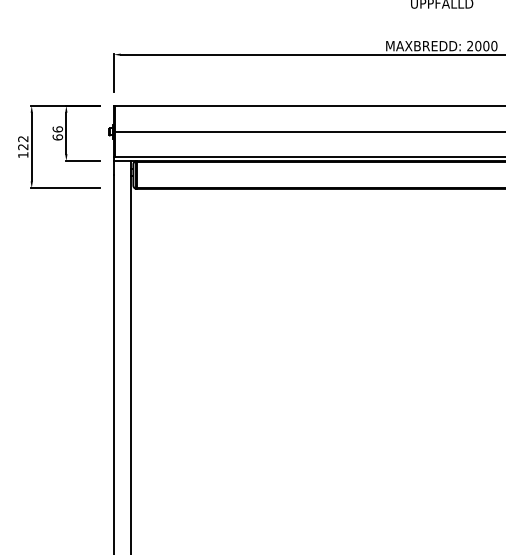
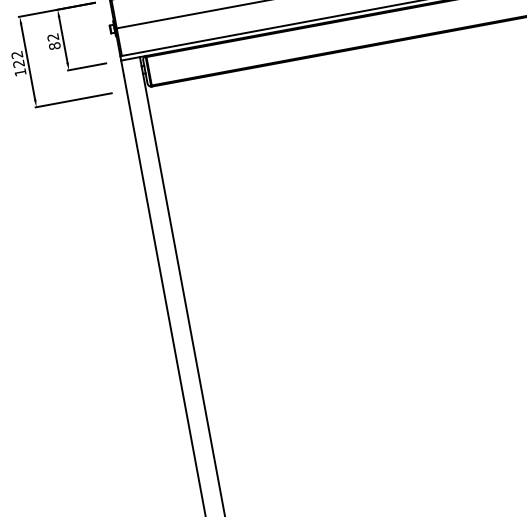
text: (57, 133) -> (53, 41), 66 -> 82

